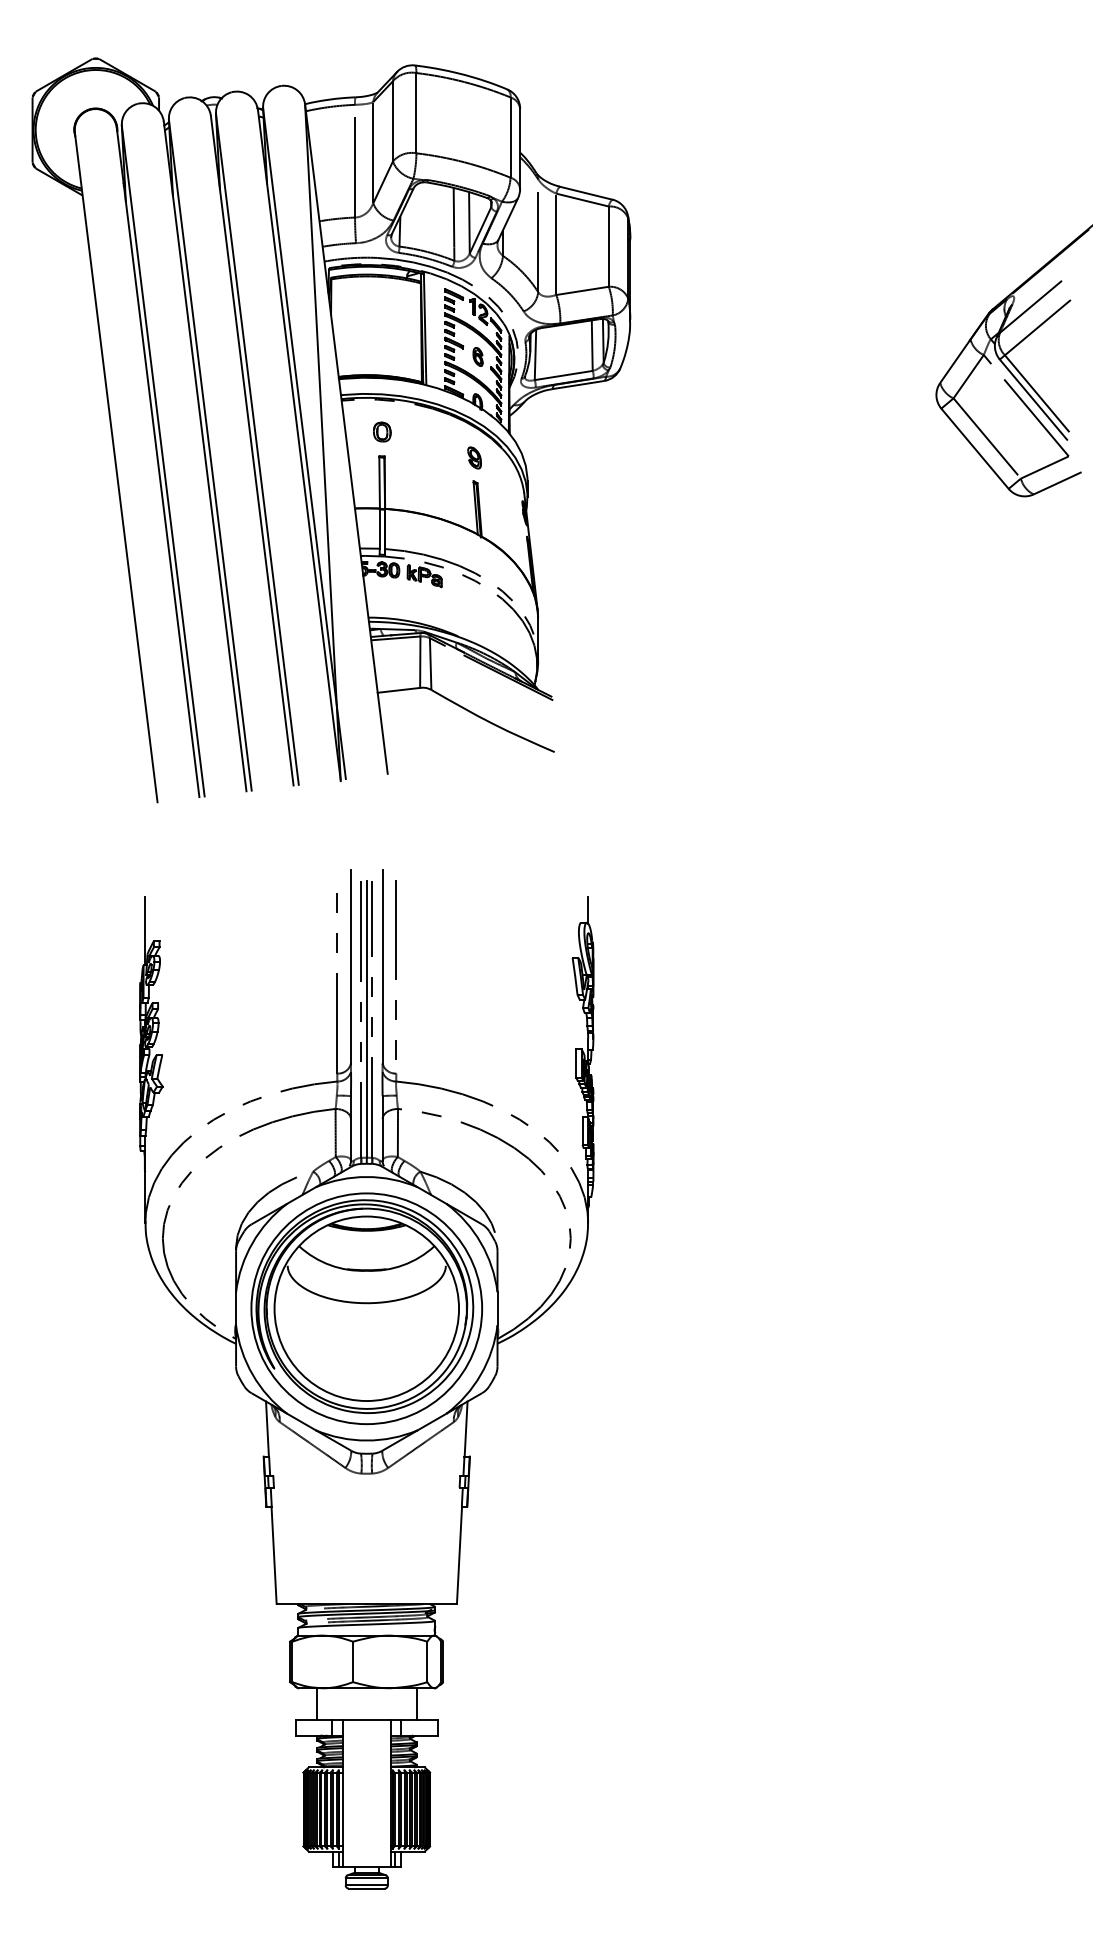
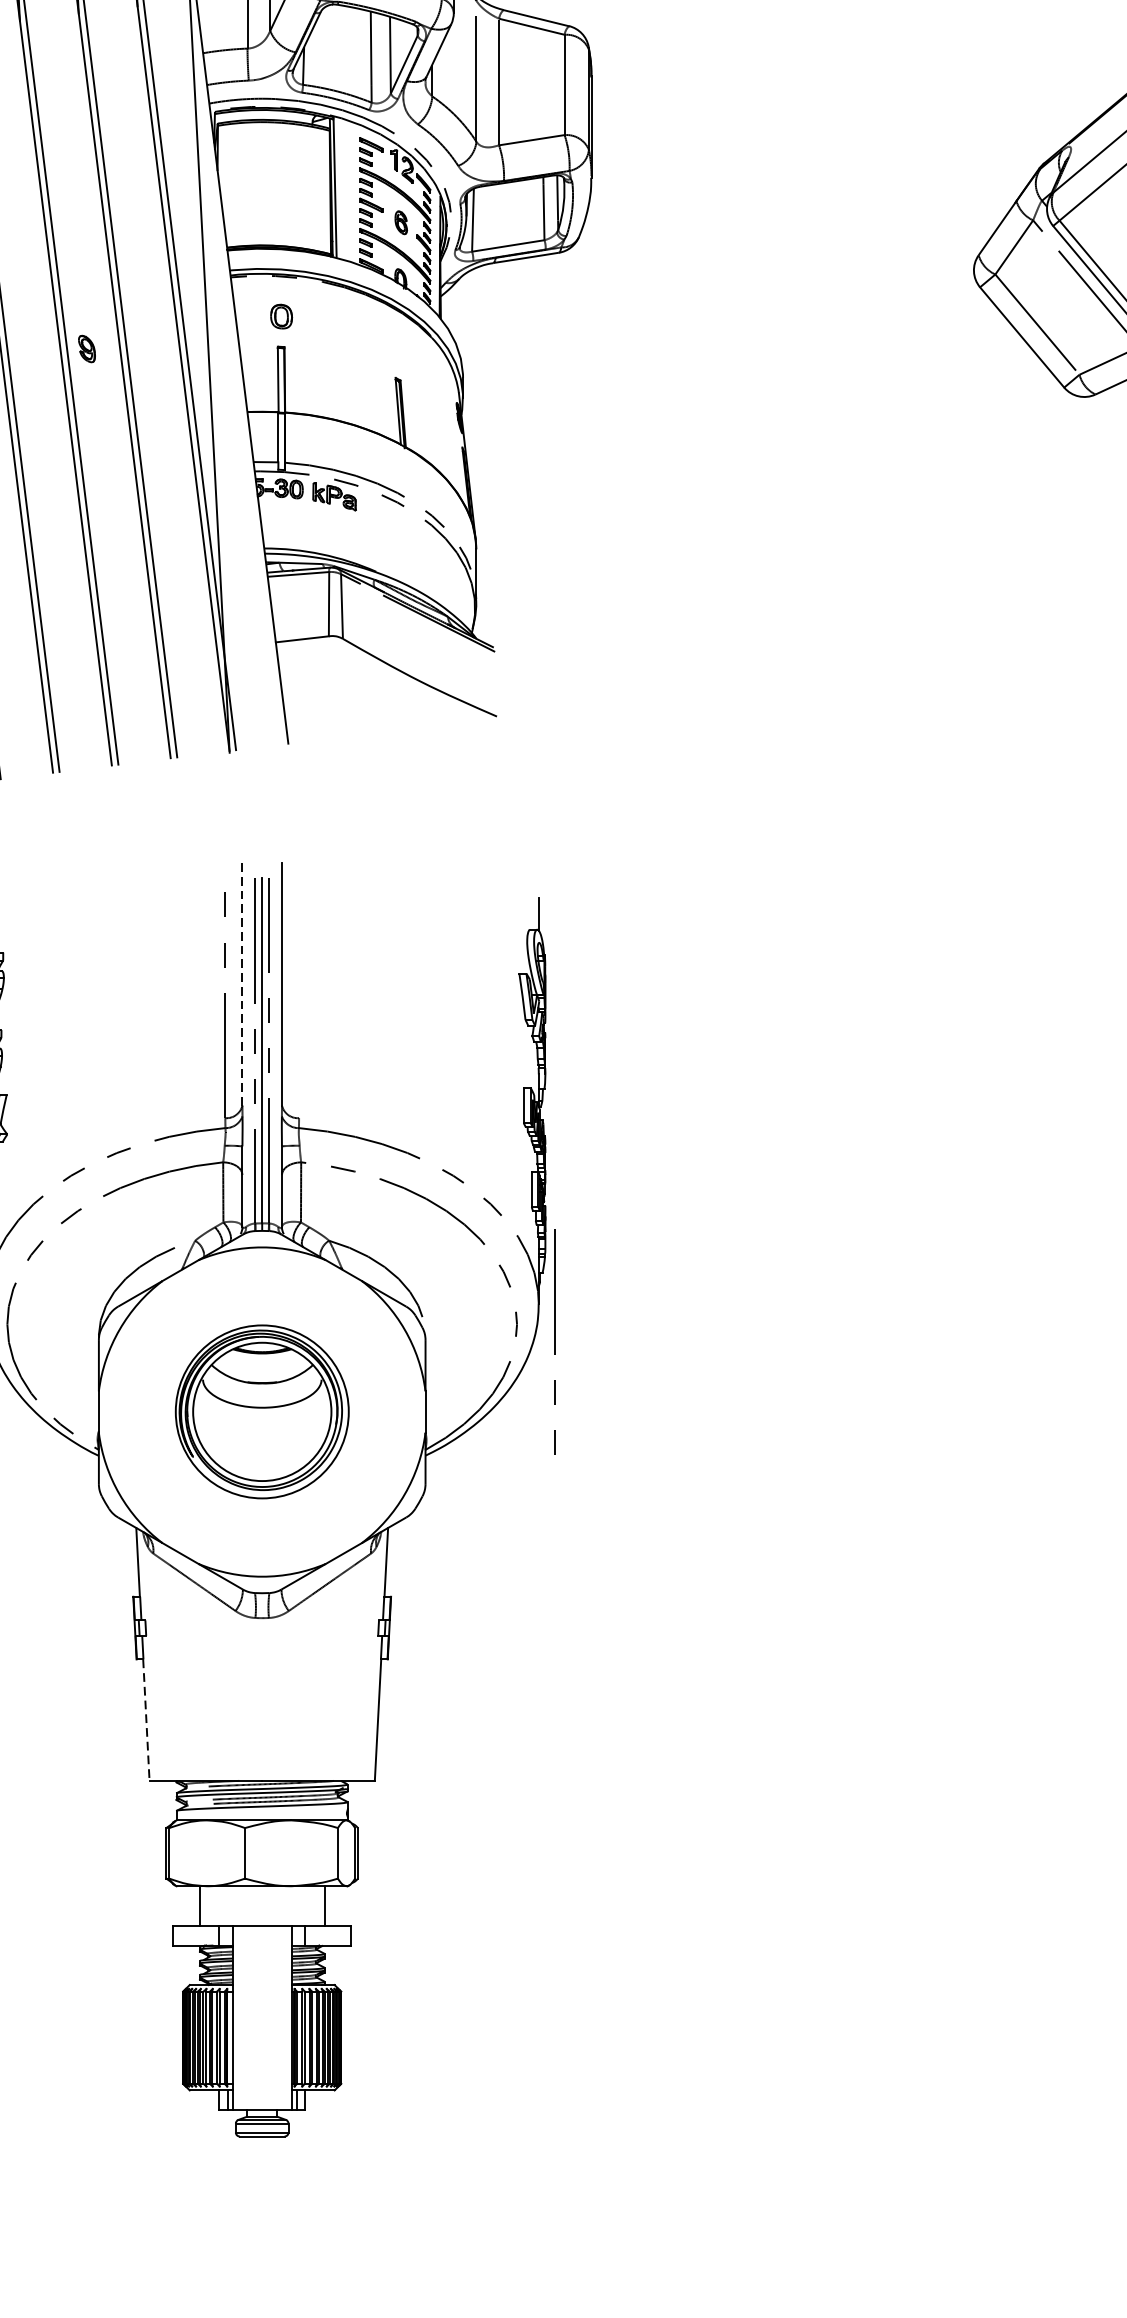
part: (474, 457) -> (86, 348), moved
line: (350, 966) -> (241, 984), solid -> dashed
line: (395, 969) -> (554, 1341), moved
part: (366, 1308) -> (261, 1411), size x0.6
line: (274, 1555) -> (146, 1720), solid -> dashed

